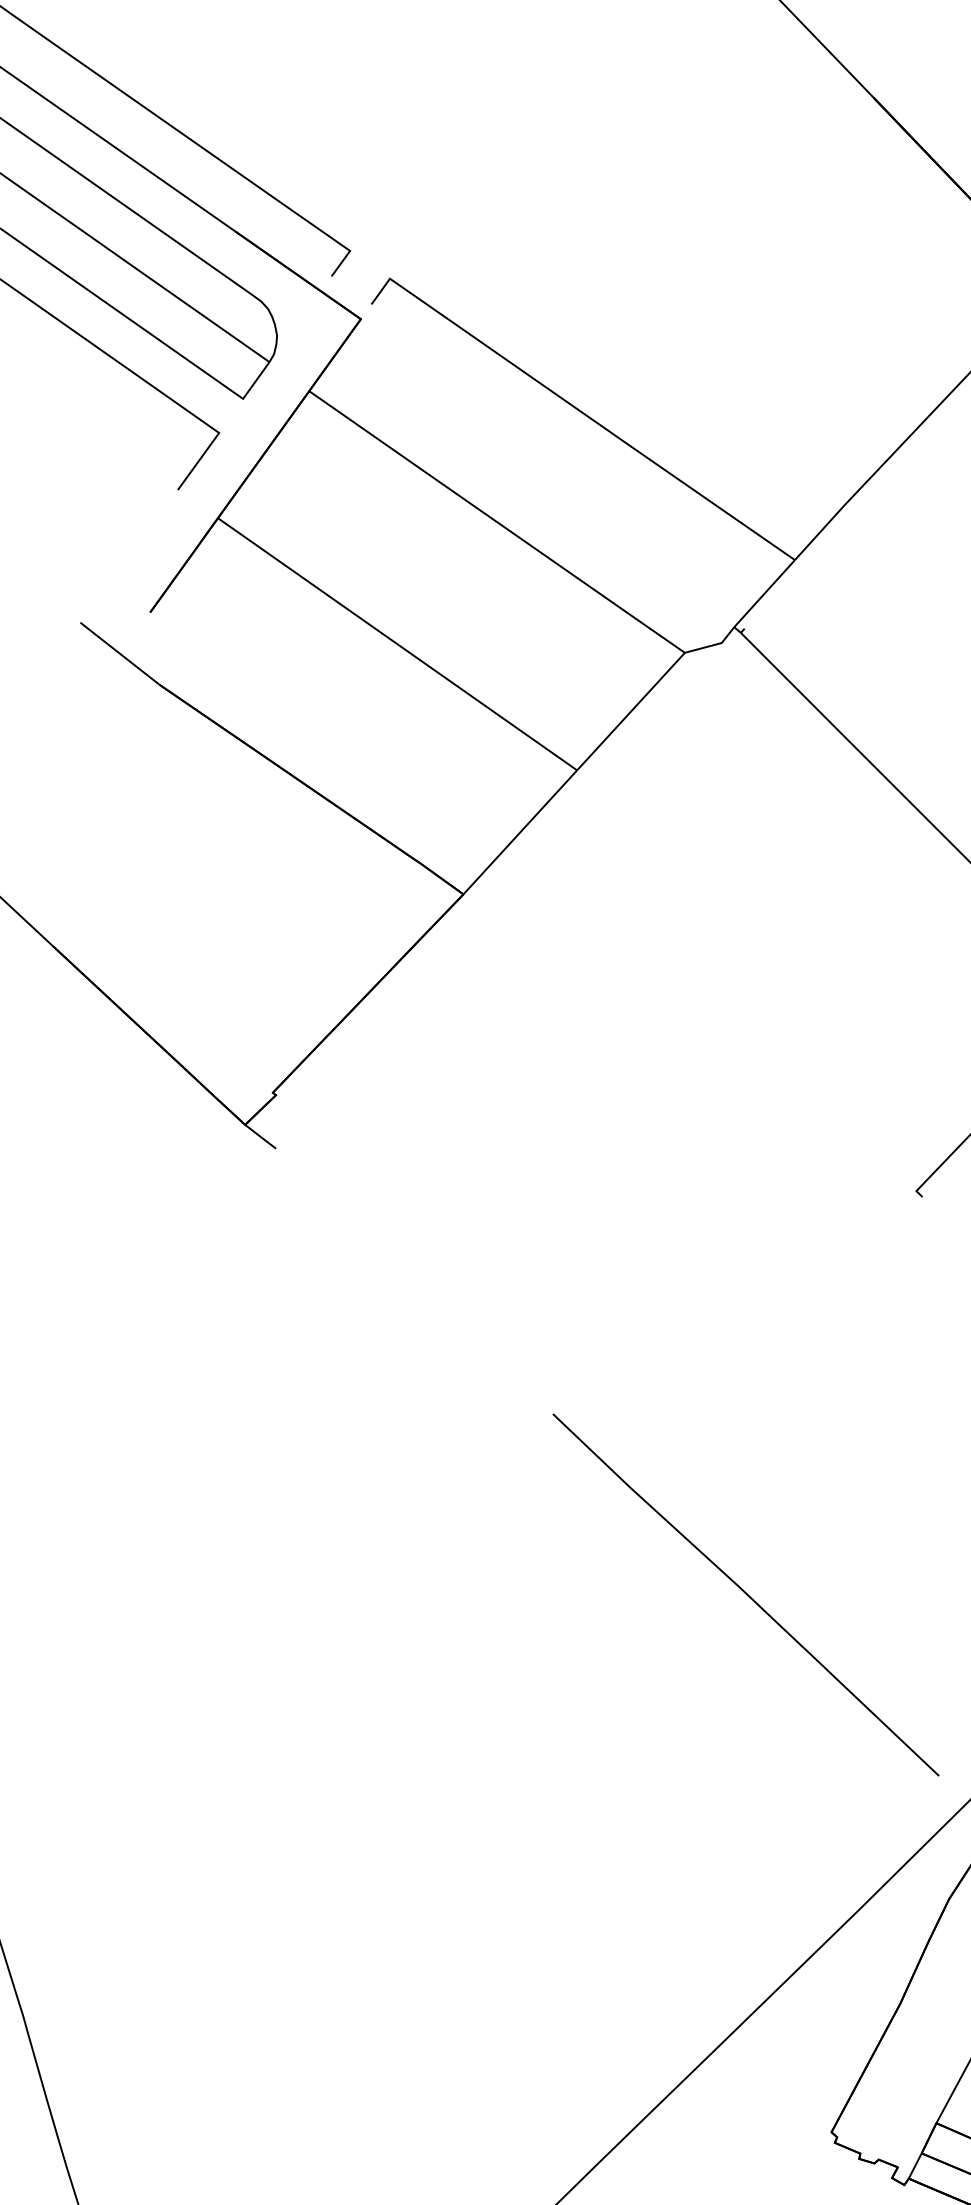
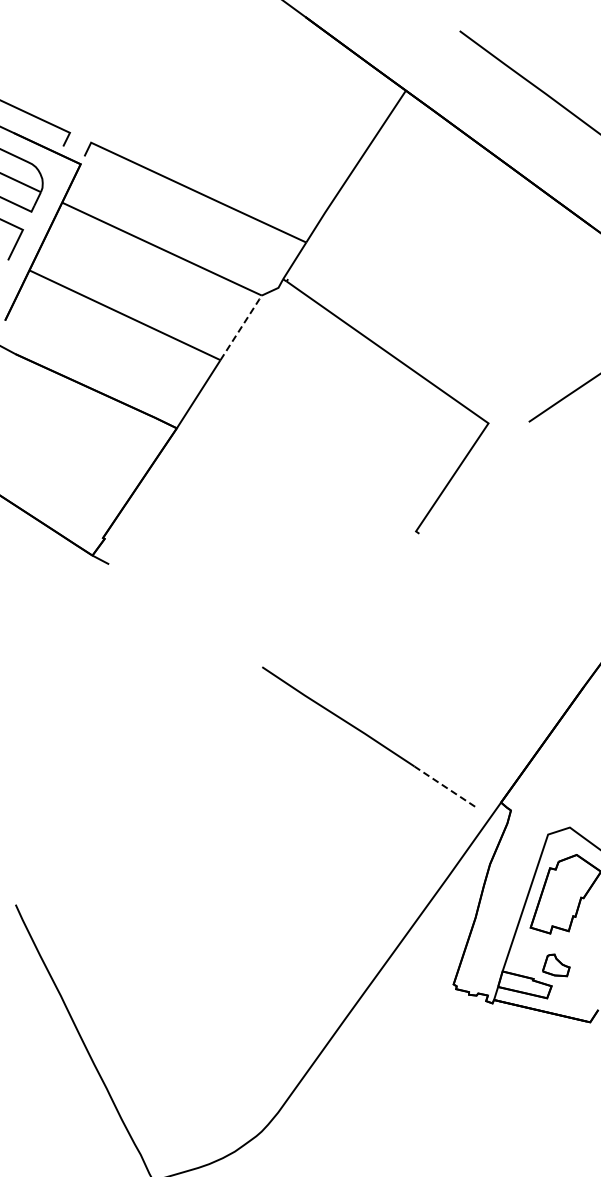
line: (632, 708) -> (241, 326), solid -> dashed
line: (883, 1723) -> (444, 786), solid -> dashed

